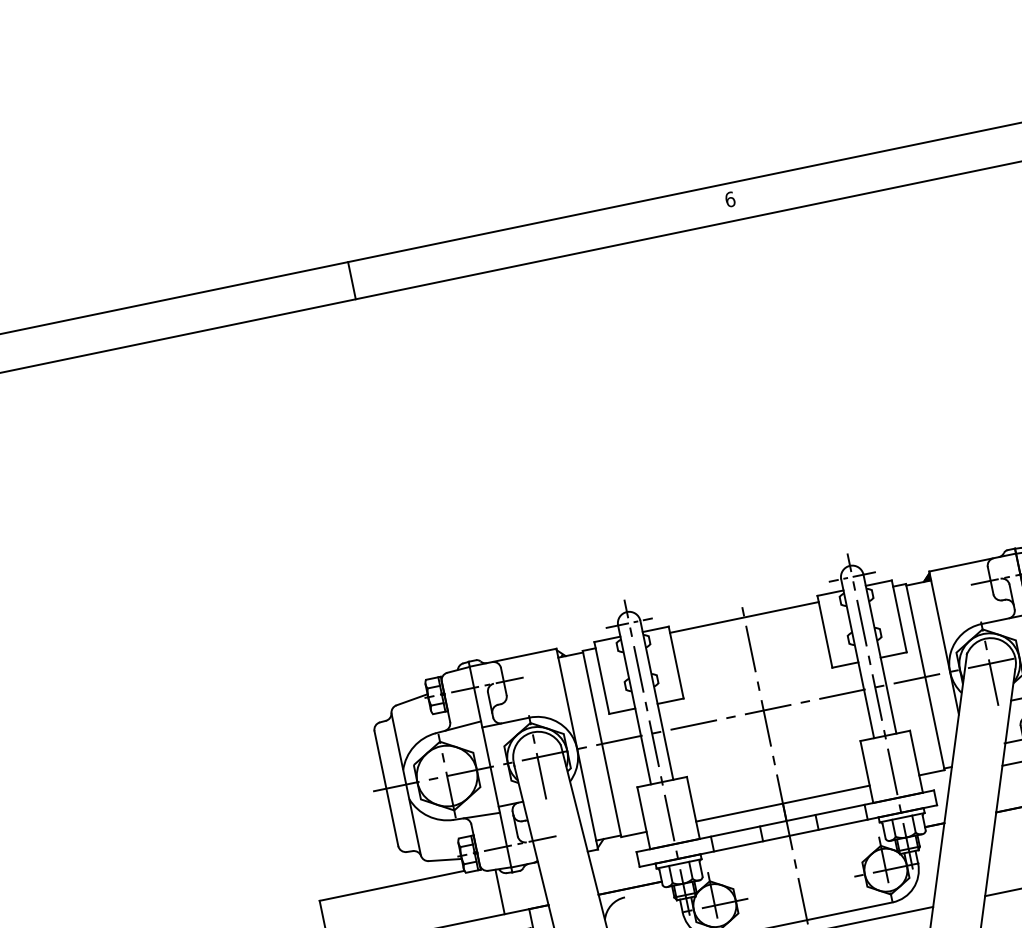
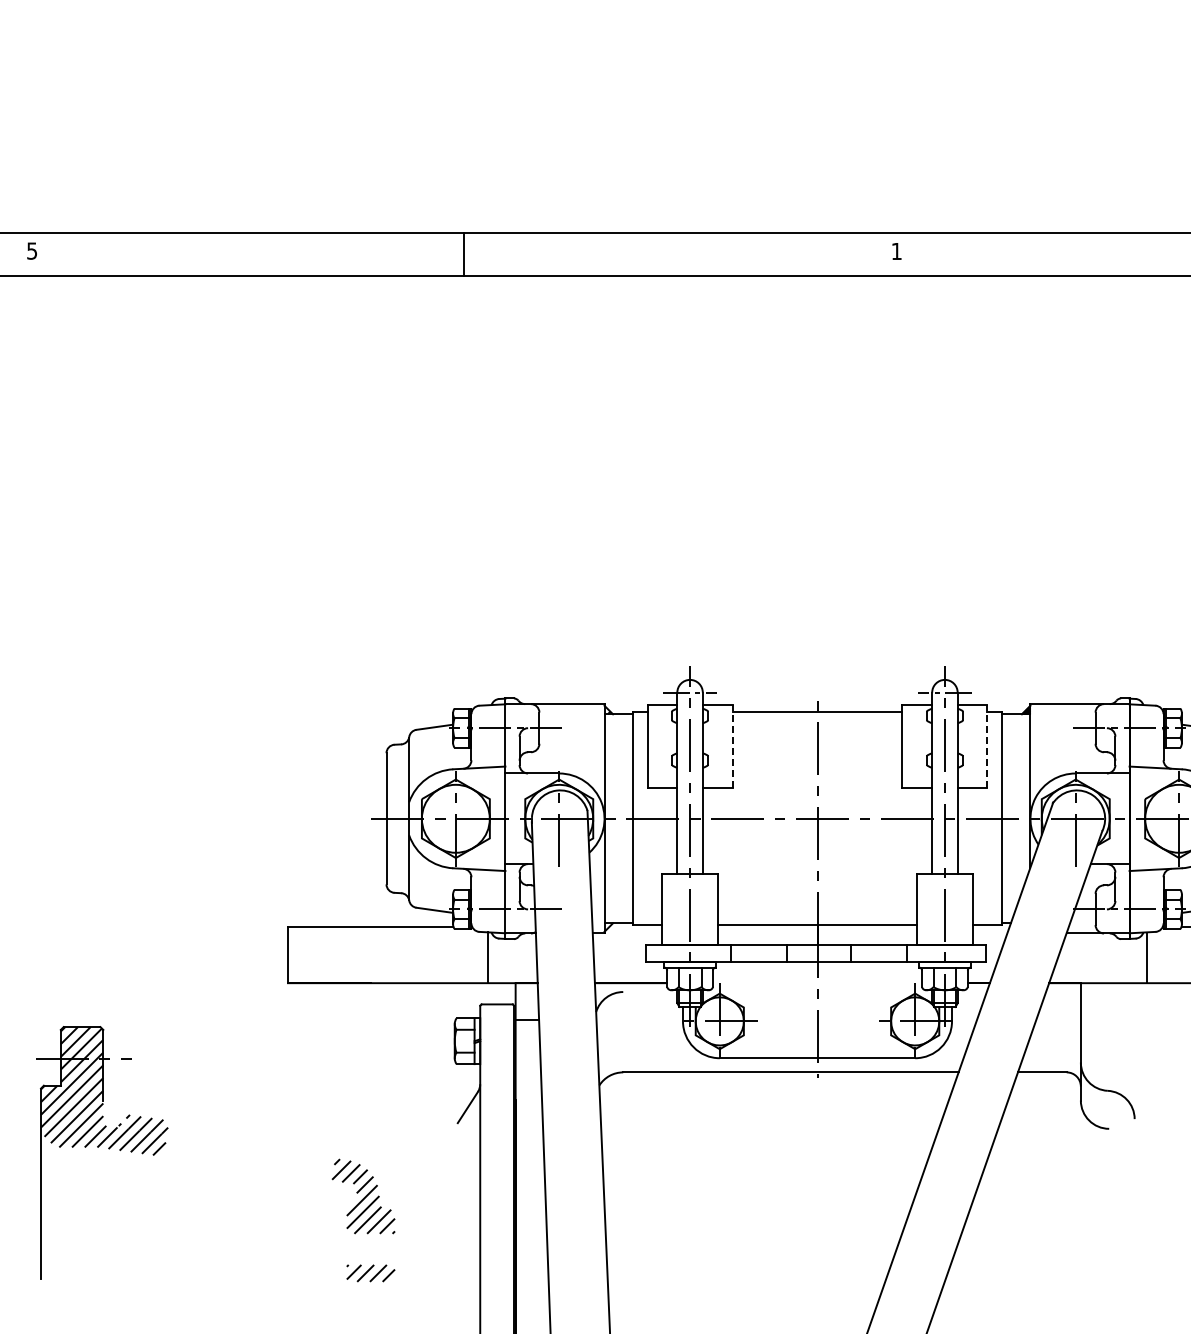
text: (729, 199) -> (896, 251), 6 -> 1
line: (899, 615) -> (987, 745), solid -> dashed
line: (675, 661) -> (732, 745), solid -> dashed

